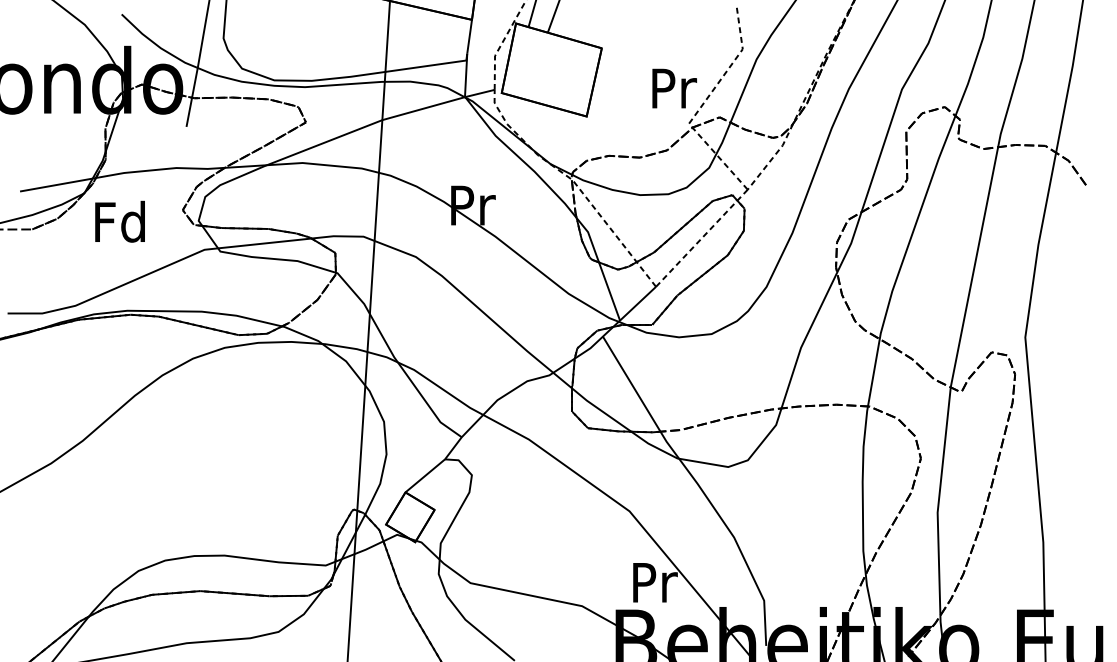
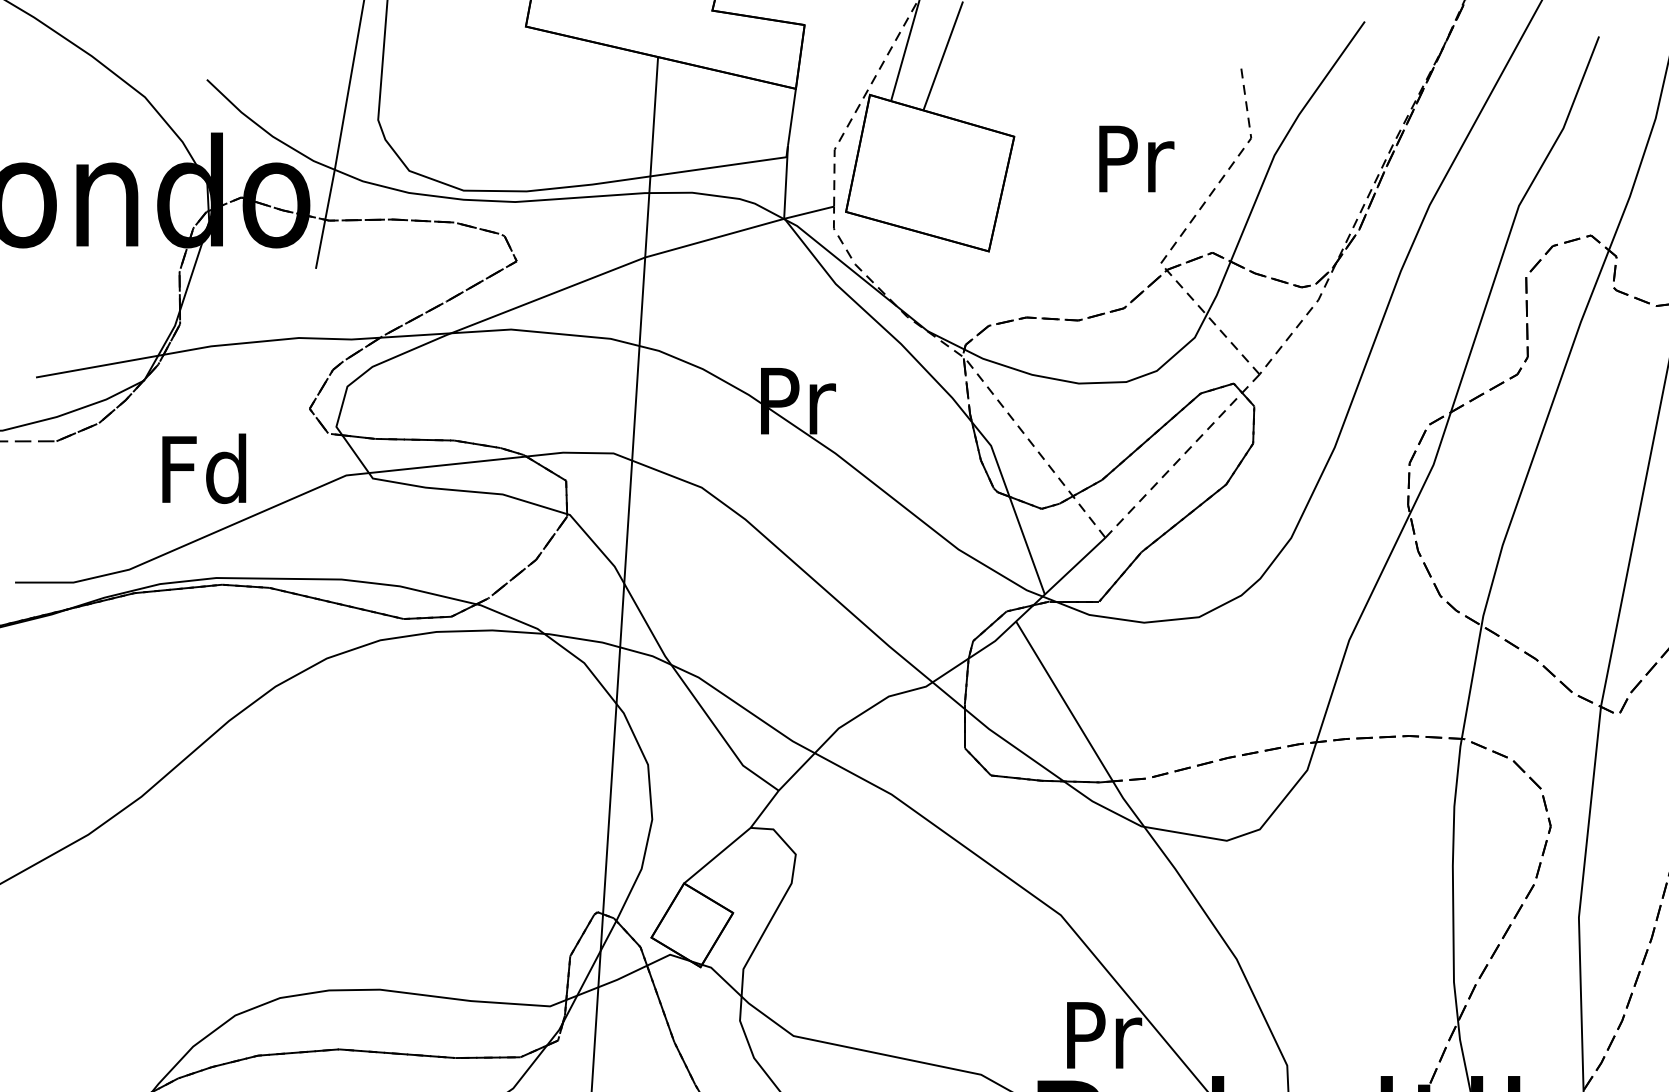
text: (674, 88) -> (1136, 158), moved
text: (119, 221) -> (203, 468), moved

